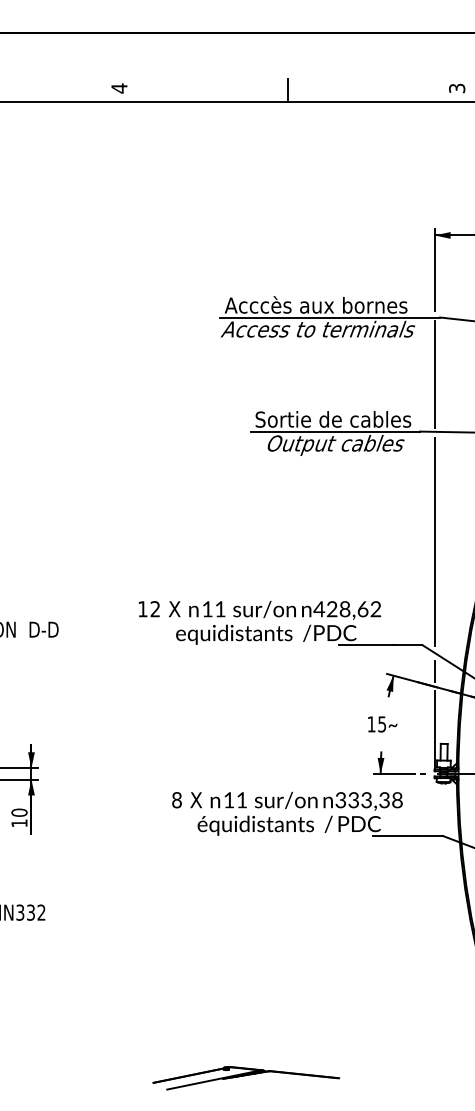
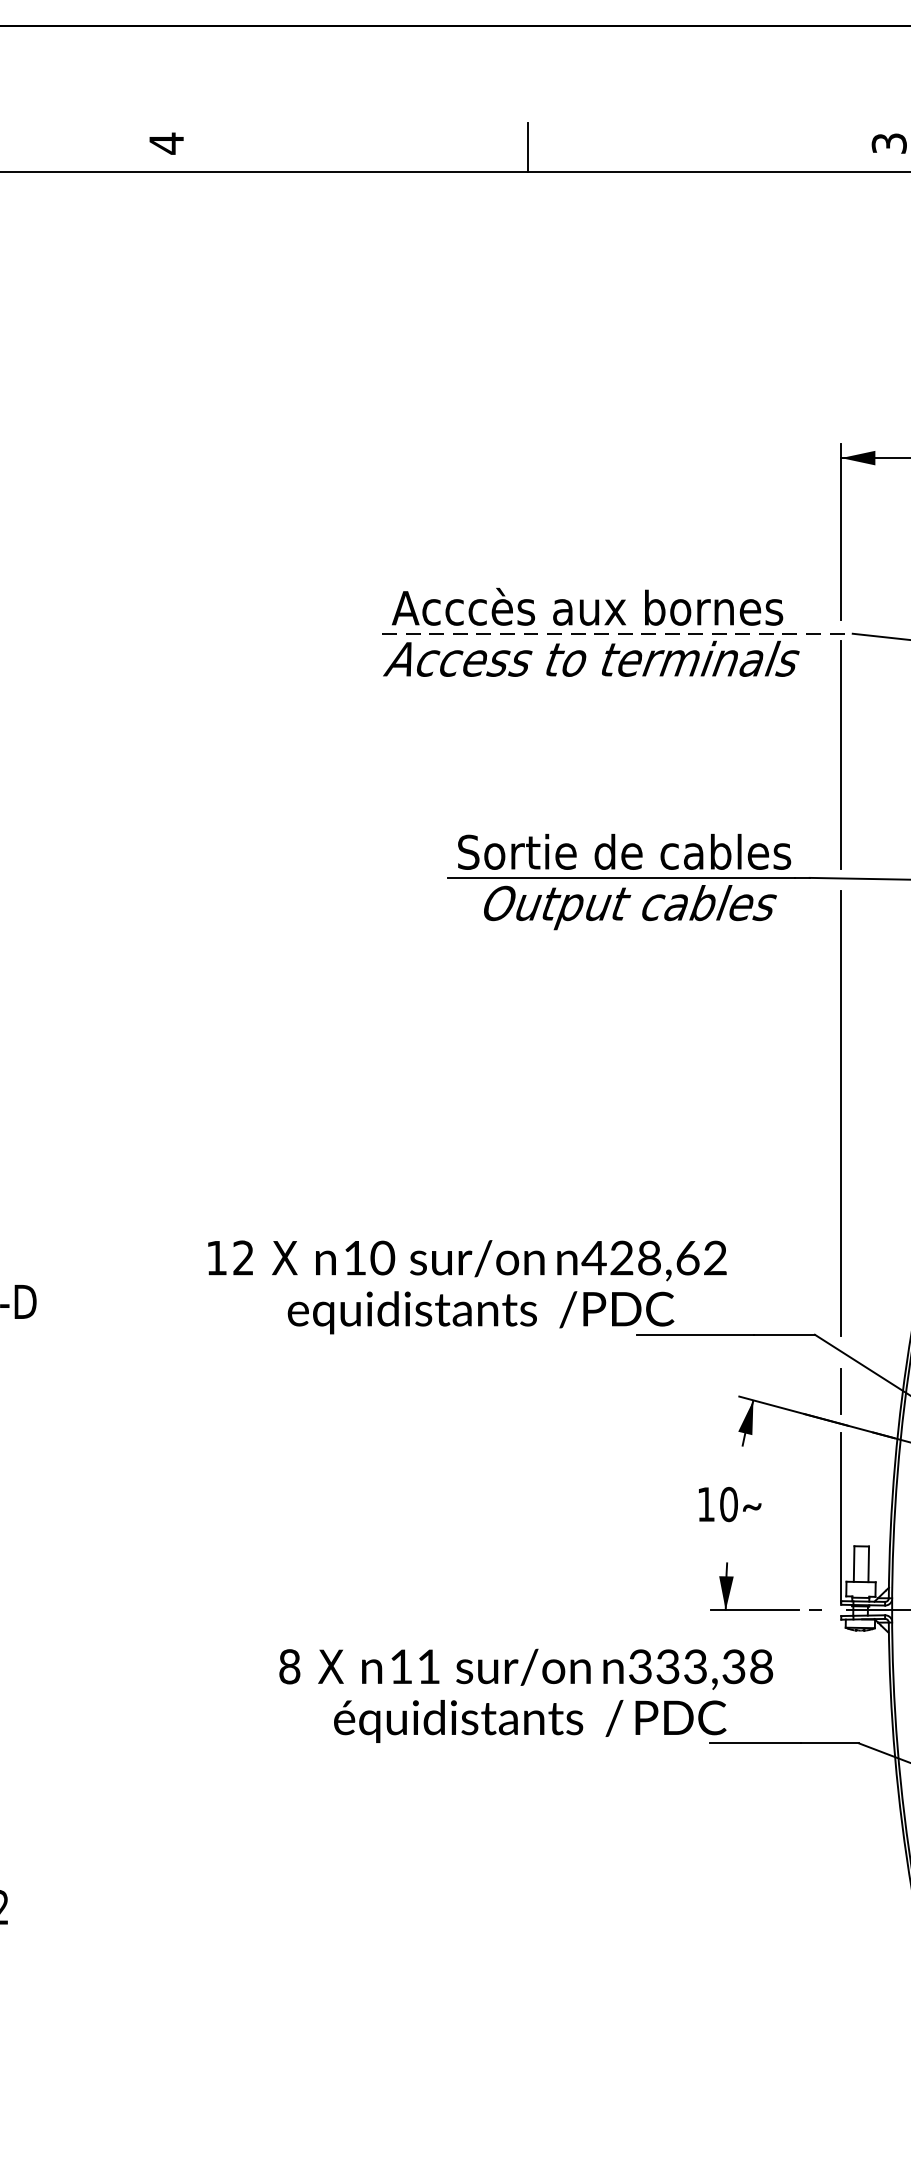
line: (330, 317) -> (618, 633), solid -> dashed
text: (220, 609) -> (382, 1258), 11 -> 10
text: (382, 724) -> (729, 1504), 15 -> 10

